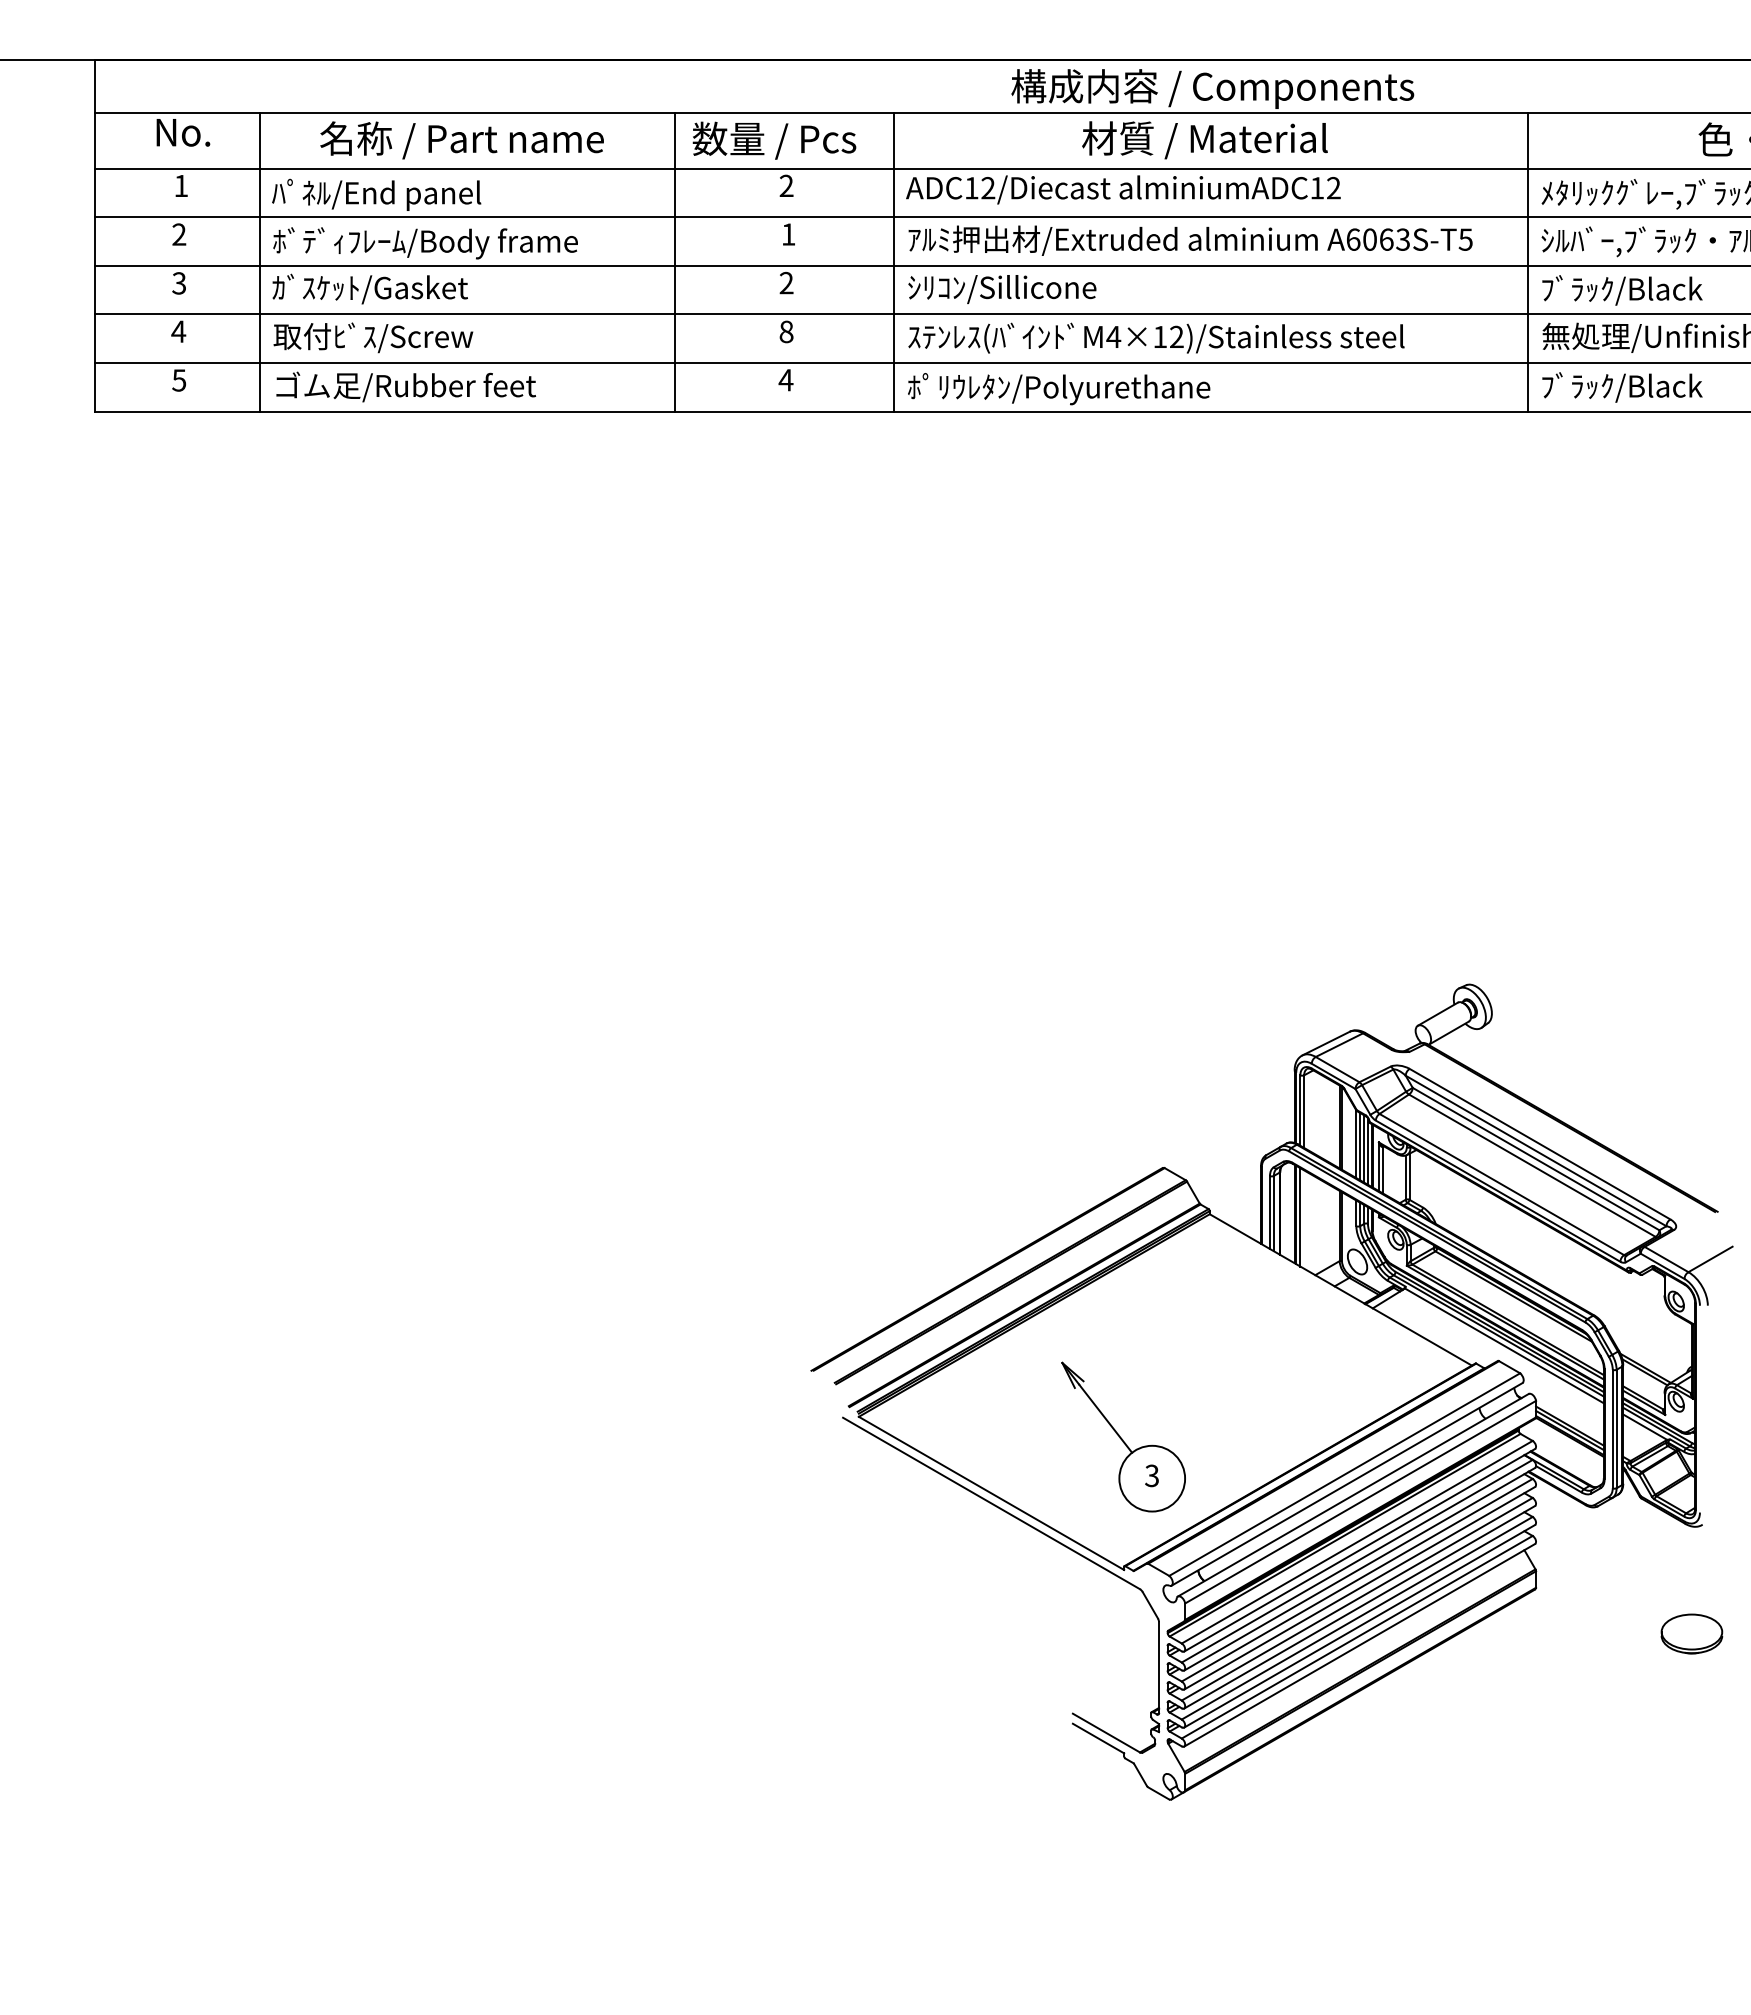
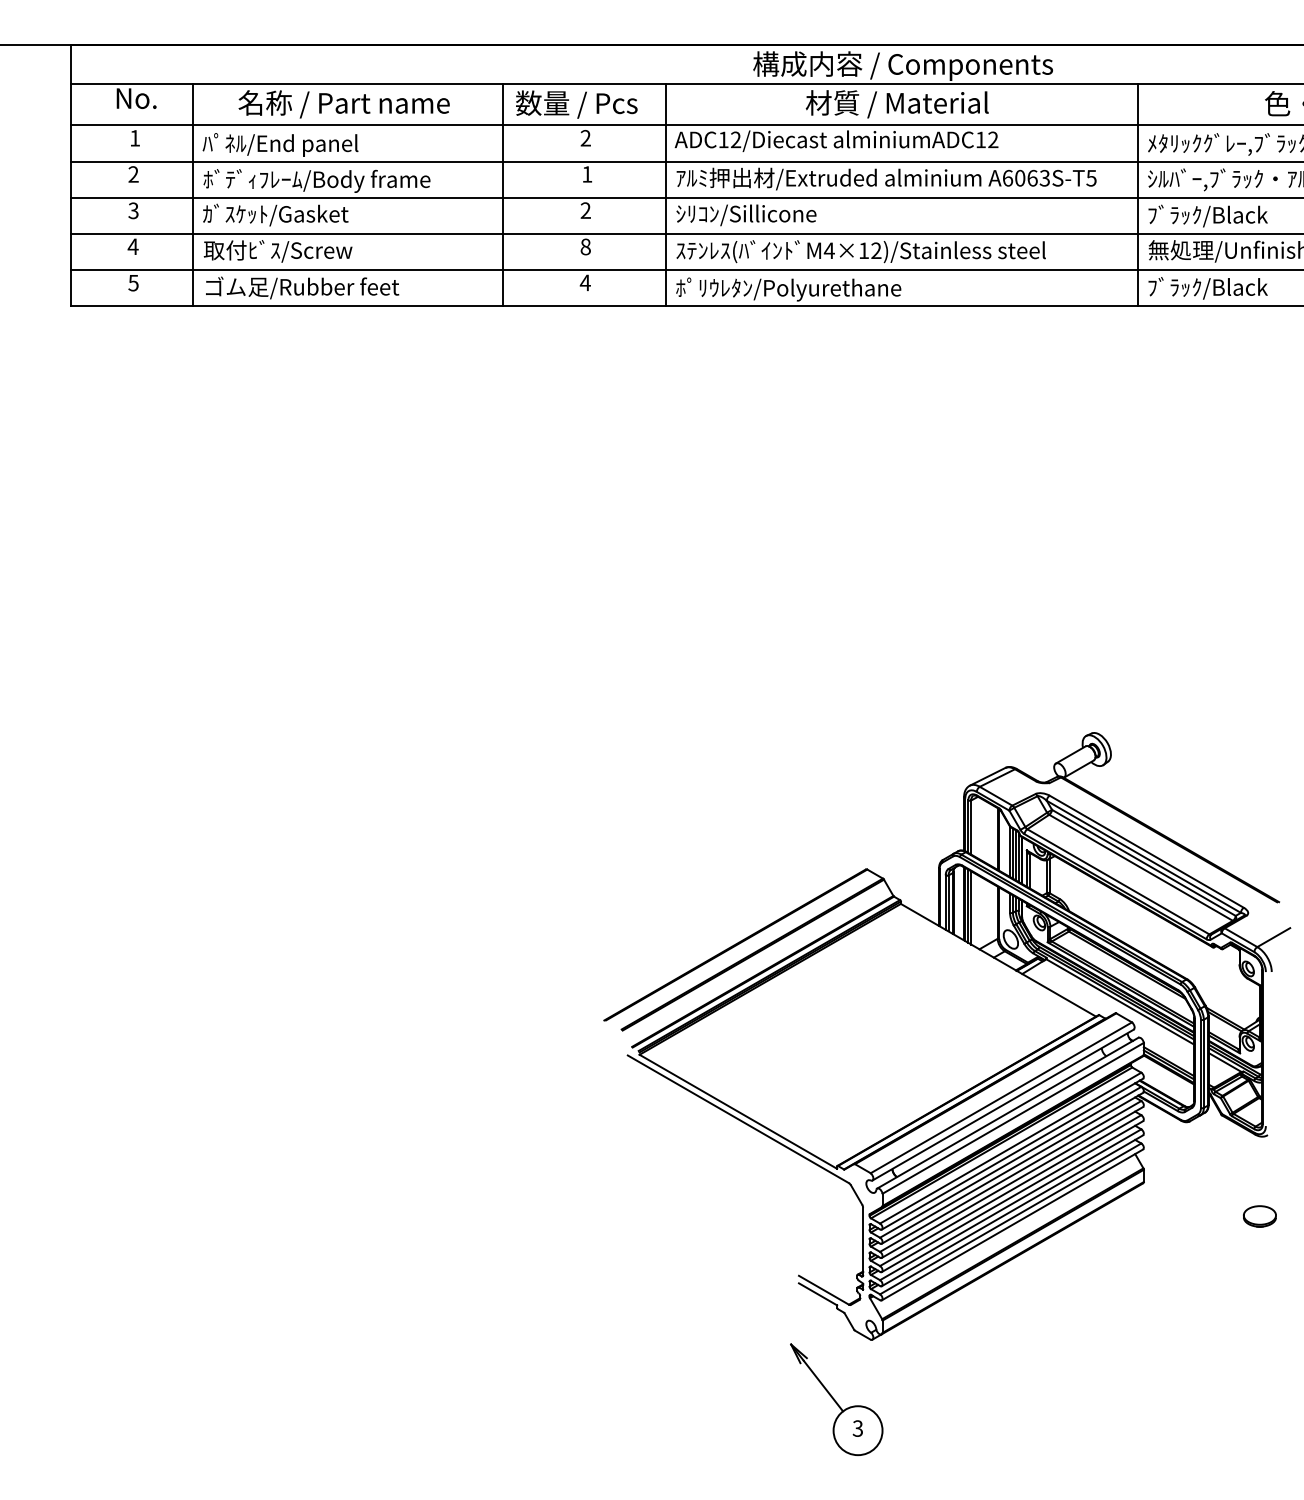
line: (1304, 1219) -> (971, 907), added
part: (1123, 1436) -> (836, 1399), moved
part: (1691, 1633) -> (1259, 1216), size x0.71

